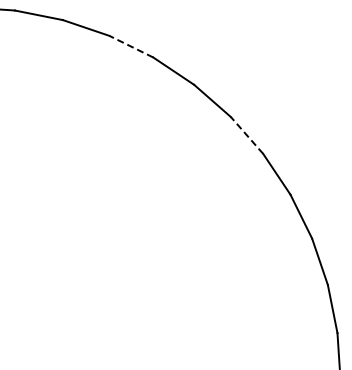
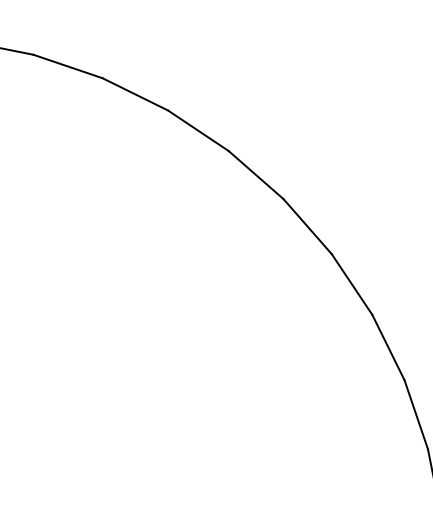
line: (131, 46) -> (135, 94), dashed -> solid
line: (247, 135) -> (308, 226), dashed -> solid

